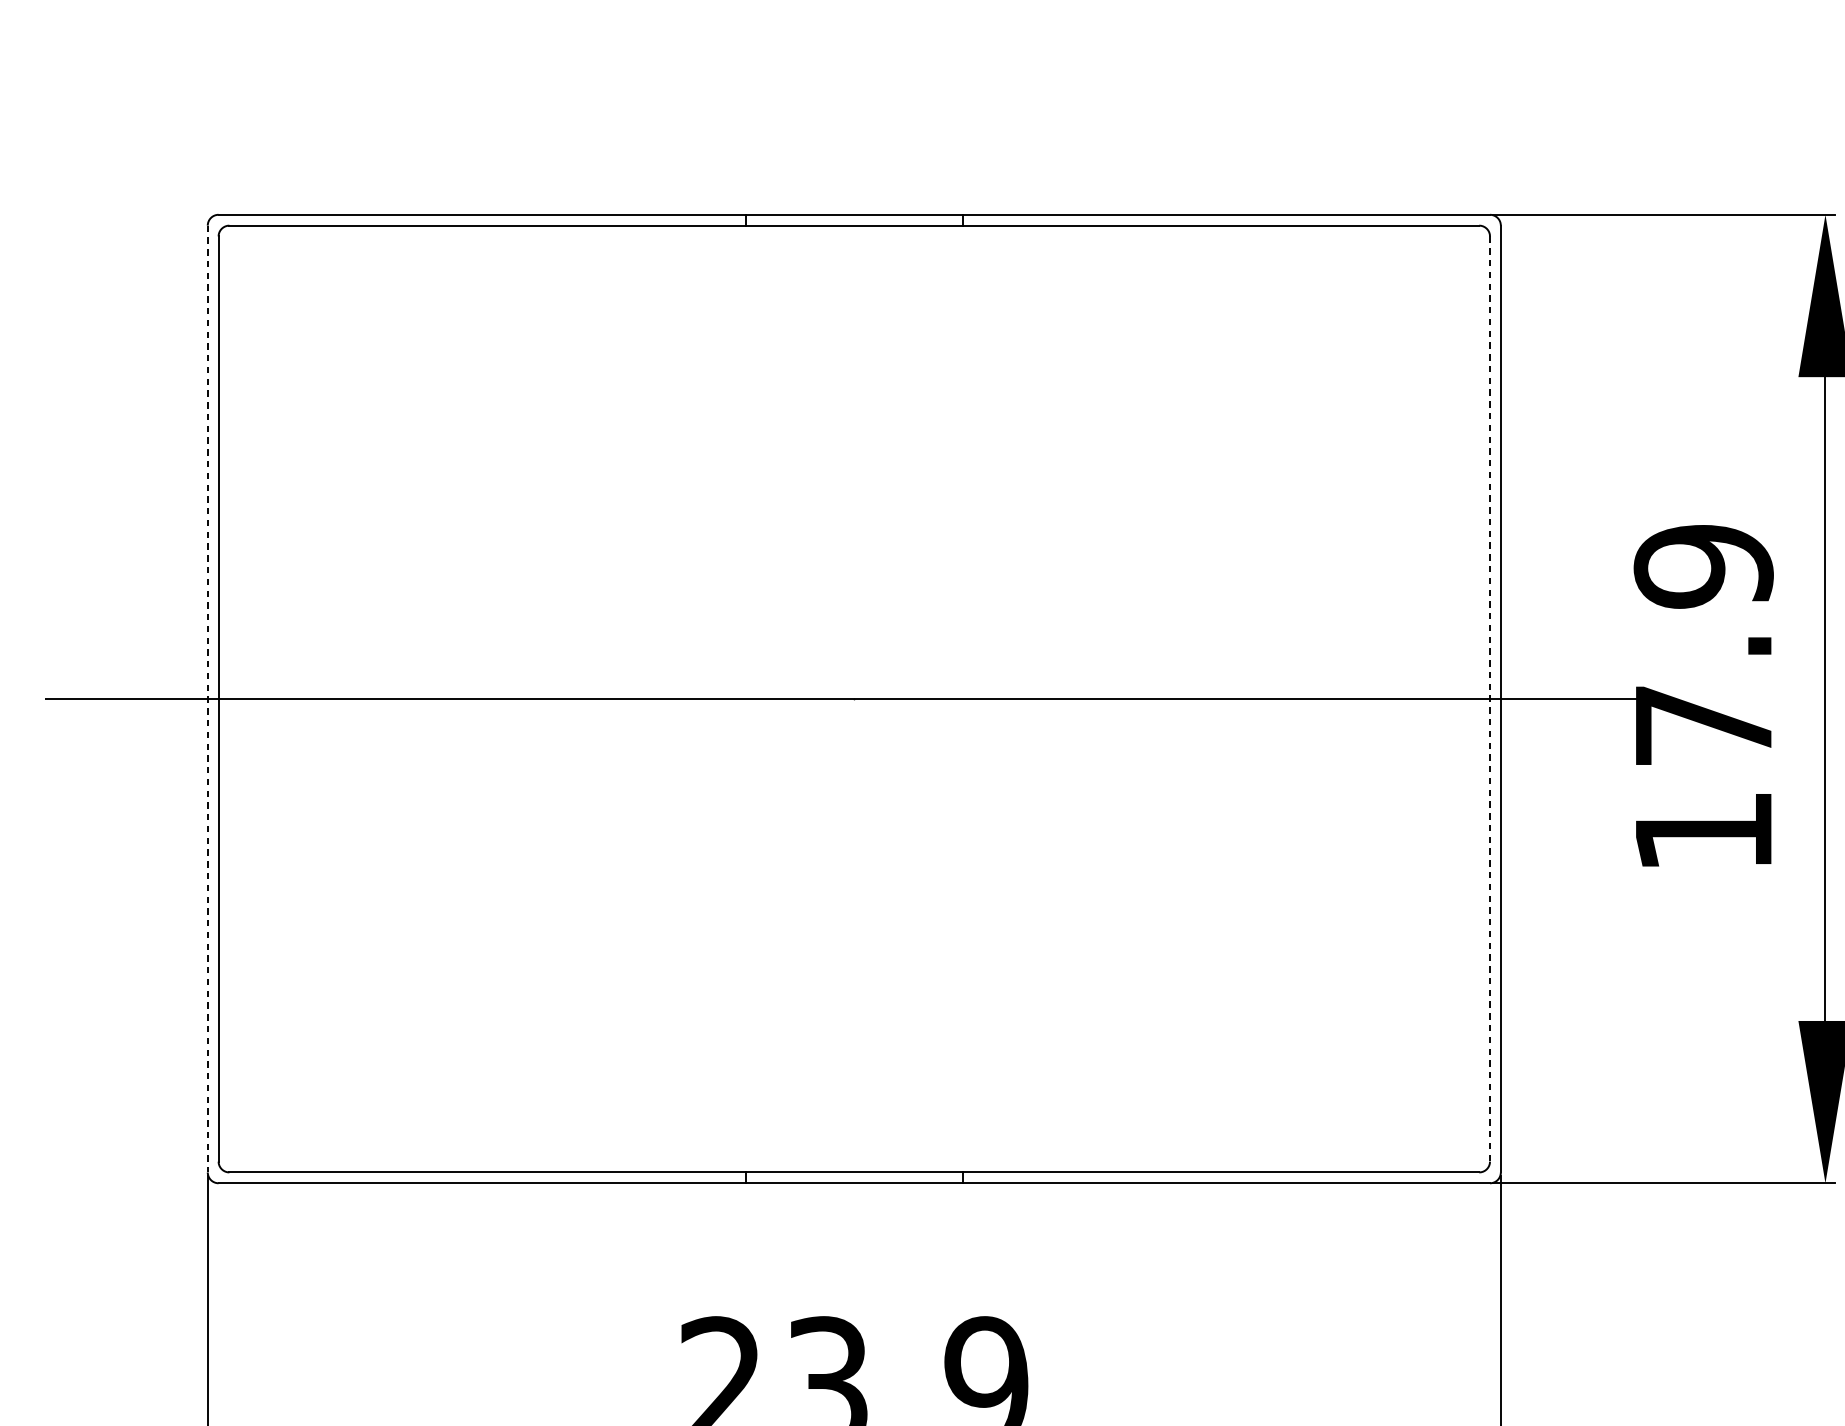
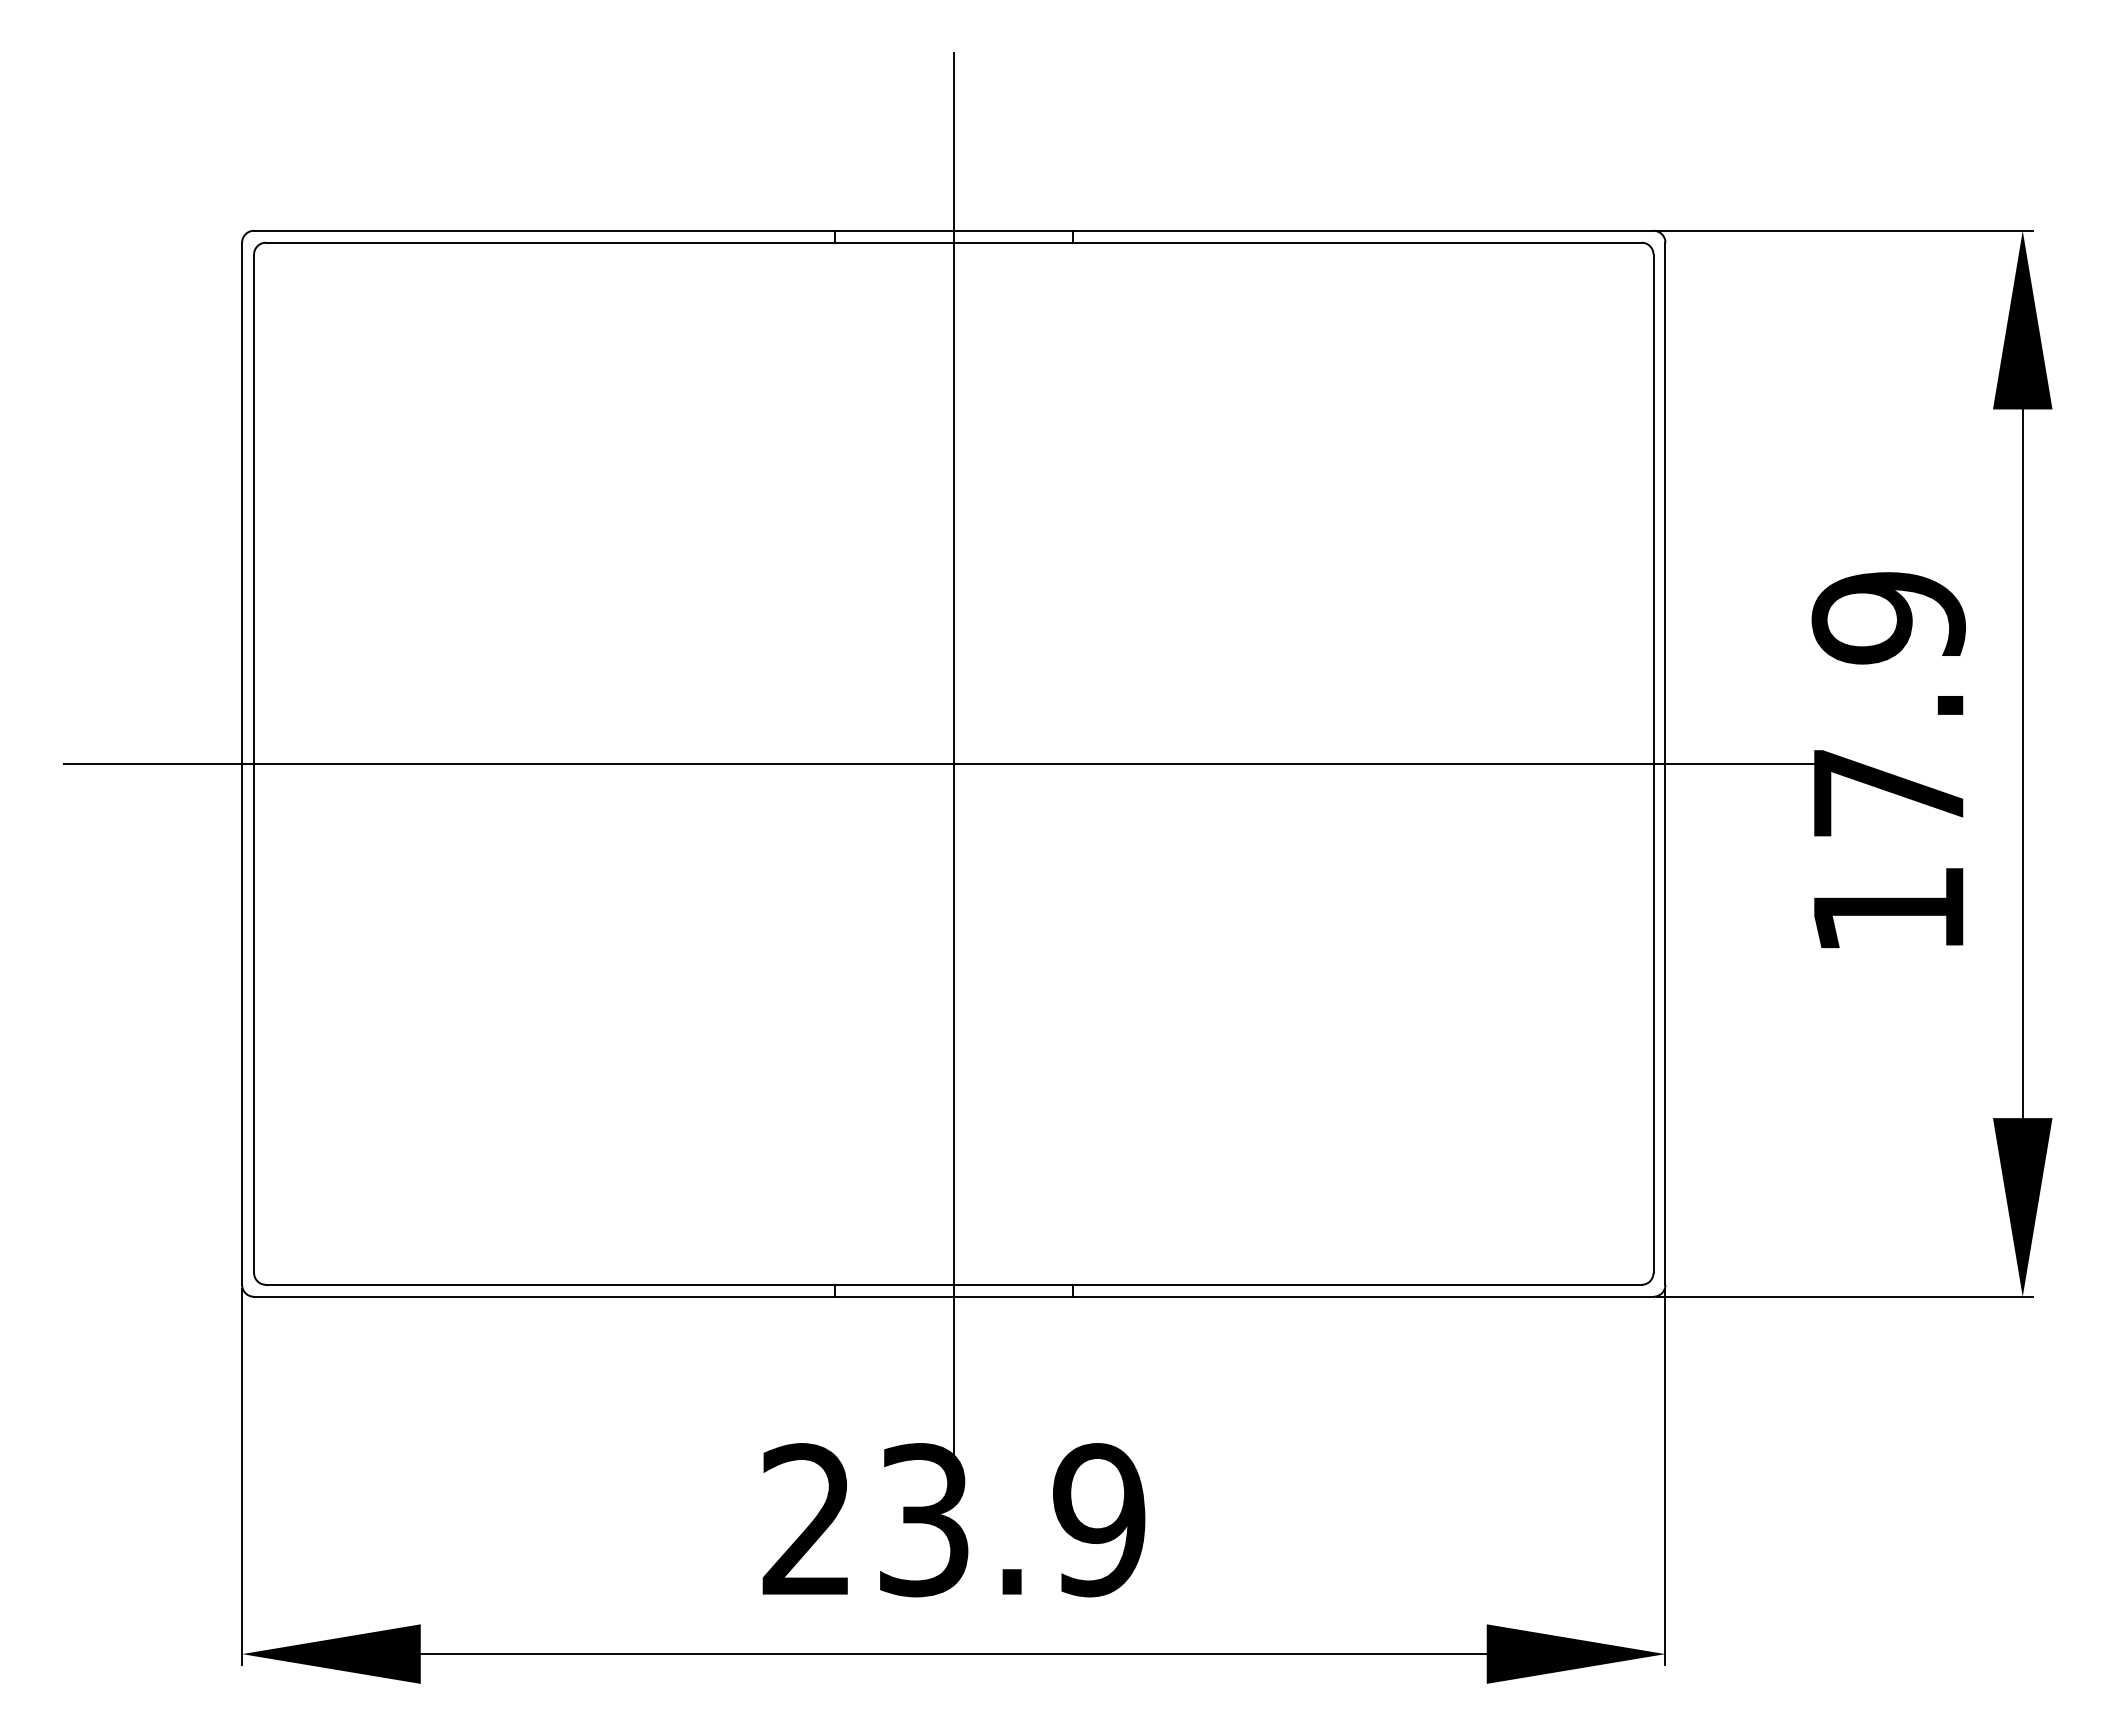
line: (854, 698) -> (953, 763), added
line: (208, 699) -> (242, 764), dashed -> solid
line: (1490, 699) -> (1653, 764), dashed -> solid

